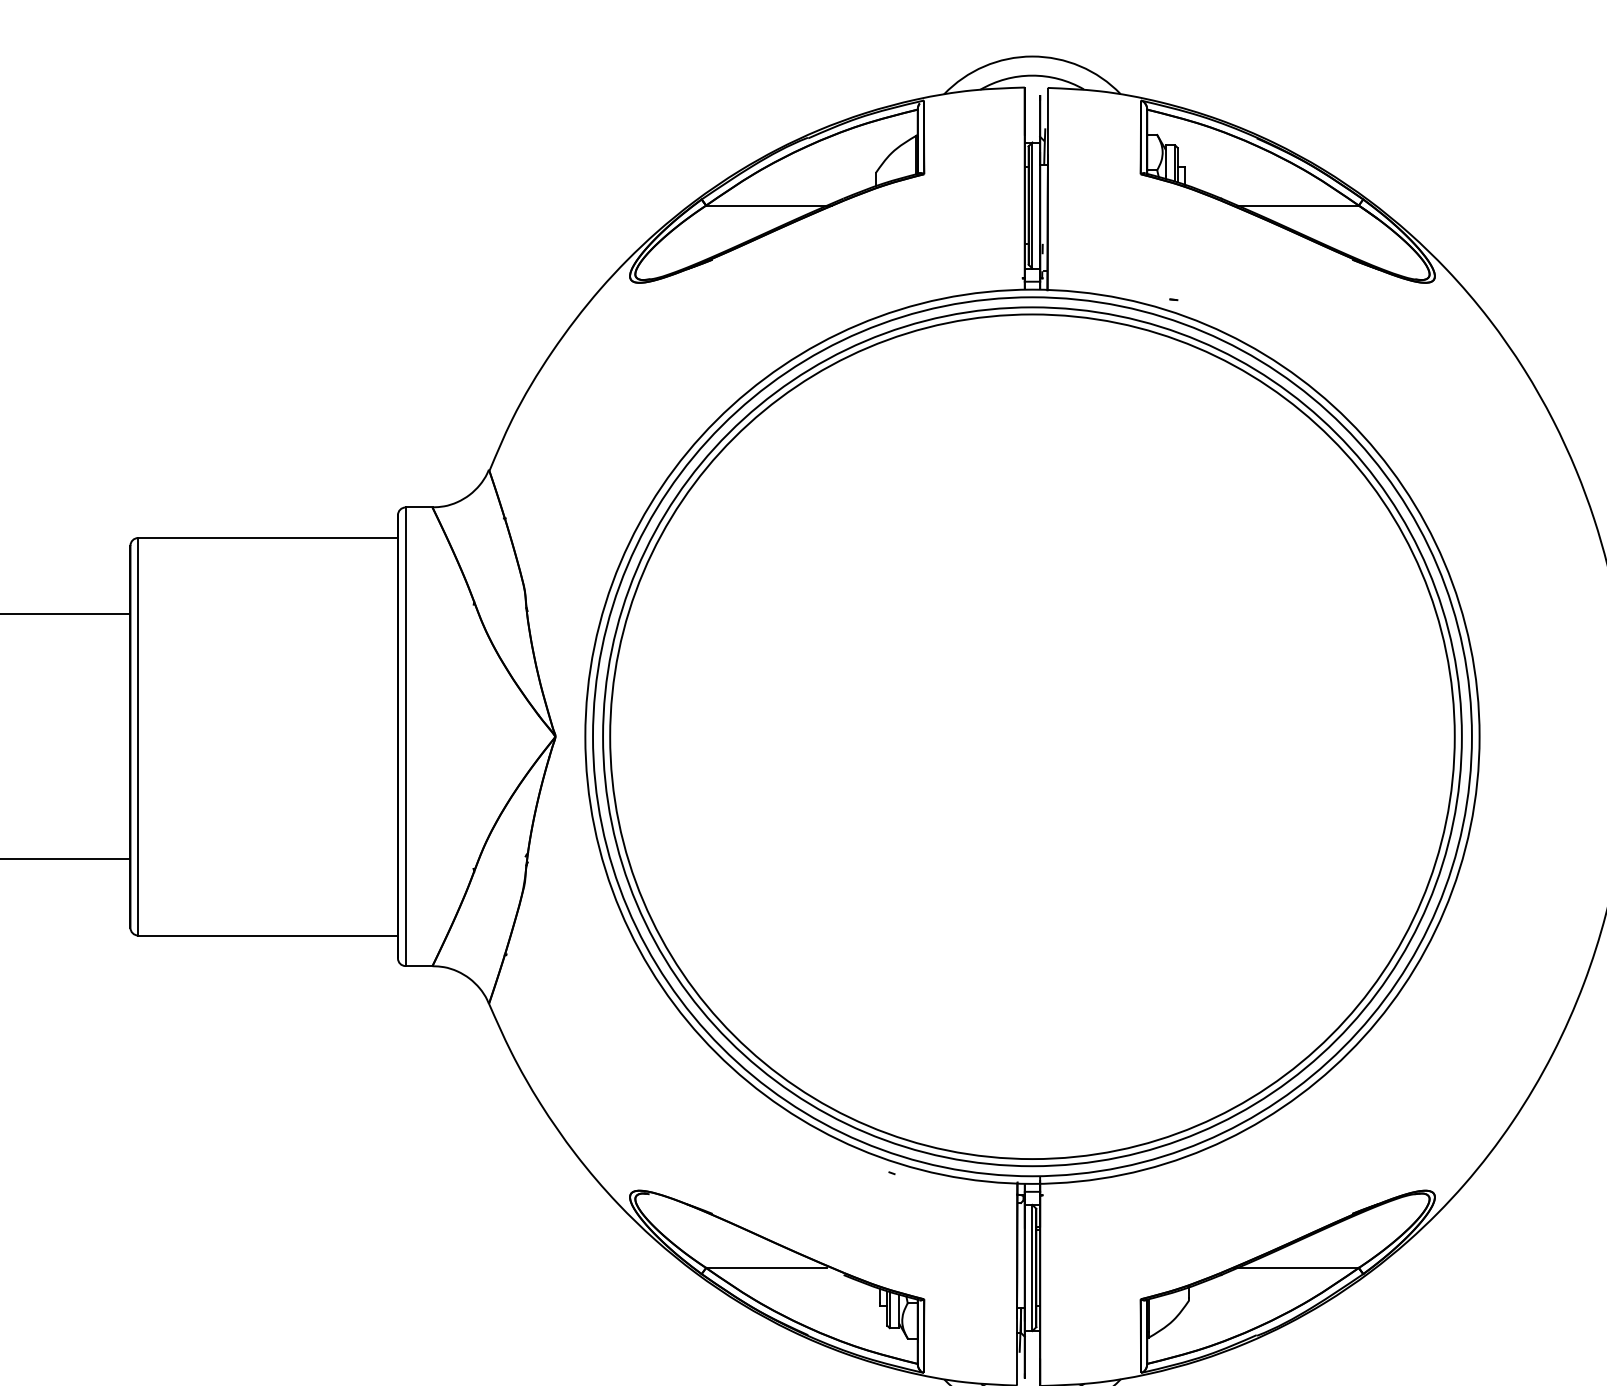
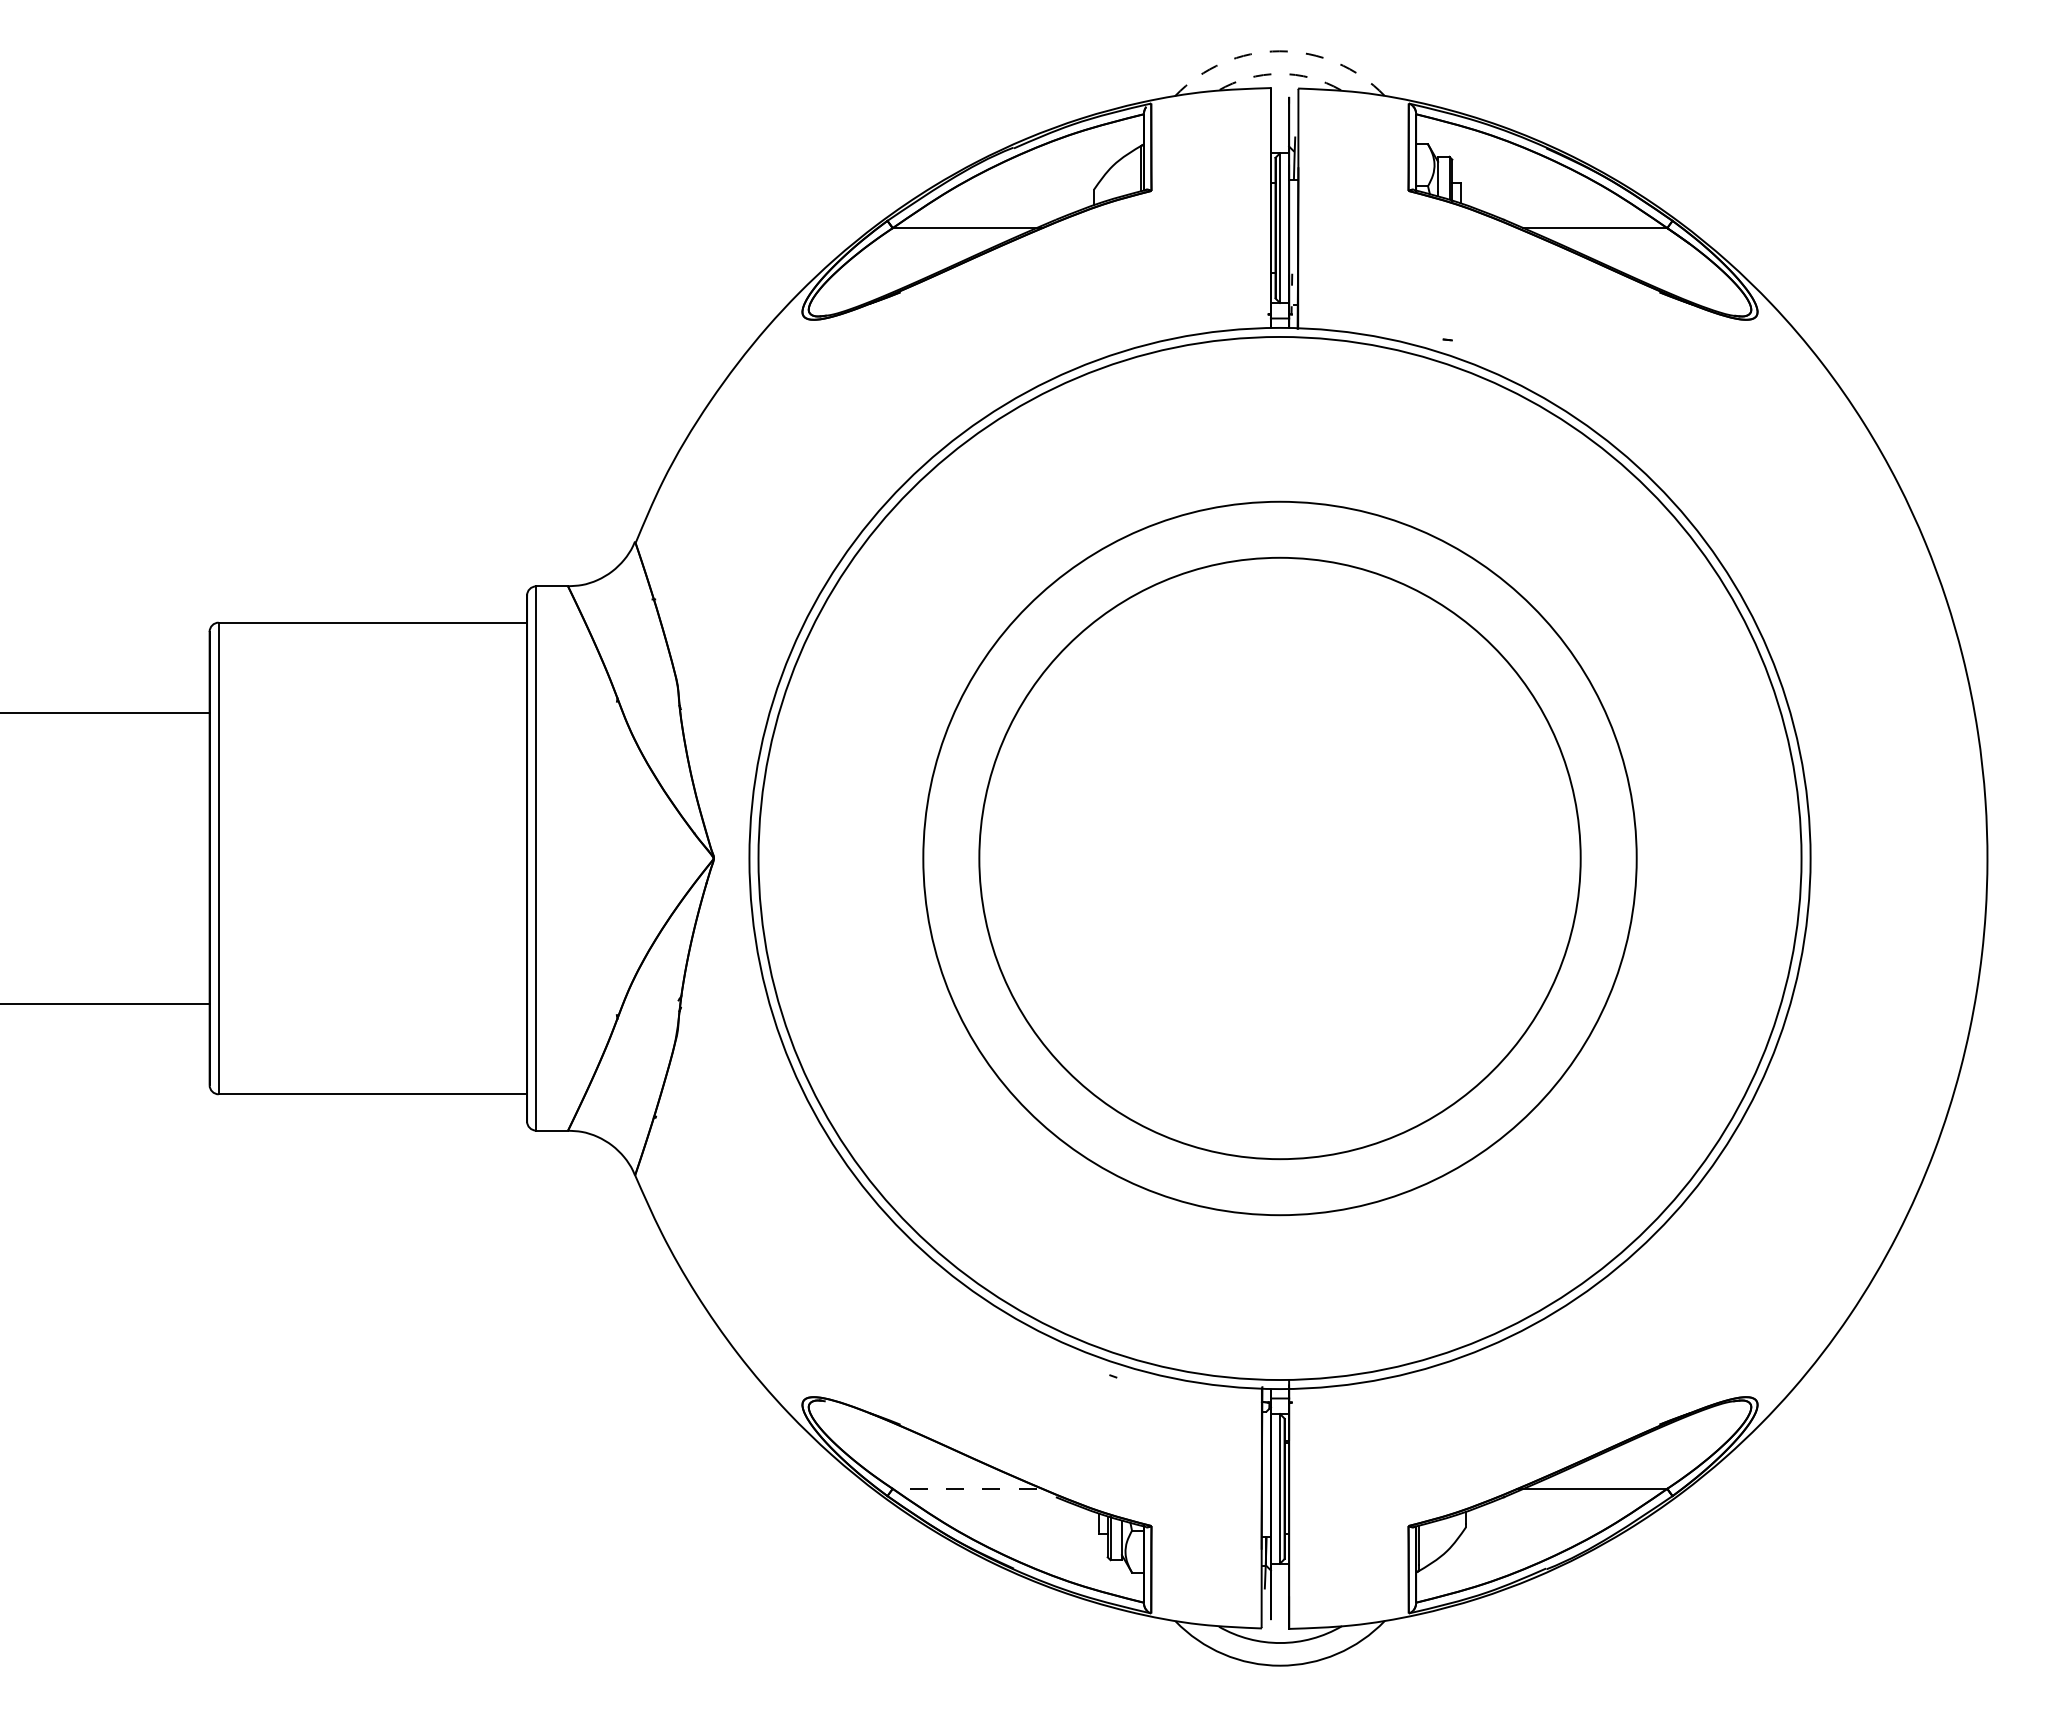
arc: (1032, 56) -> (1279, 51), solid -> dashed
arc: (1032, 75) -> (1279, 73), solid -> dashed
circle: (1032, 736) -> (1279, 858), size x0.6
circle: (1032, 736) -> (1279, 858), size x0.7
line: (766, 1267) -> (964, 1488), solid -> dashed

